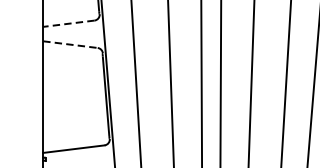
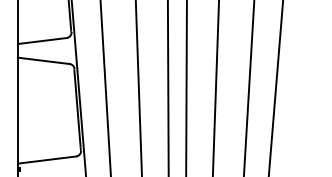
line: (69, 24) -> (42, 41), dashed -> solid
line: (71, 44) -> (44, 60), dashed -> solid

